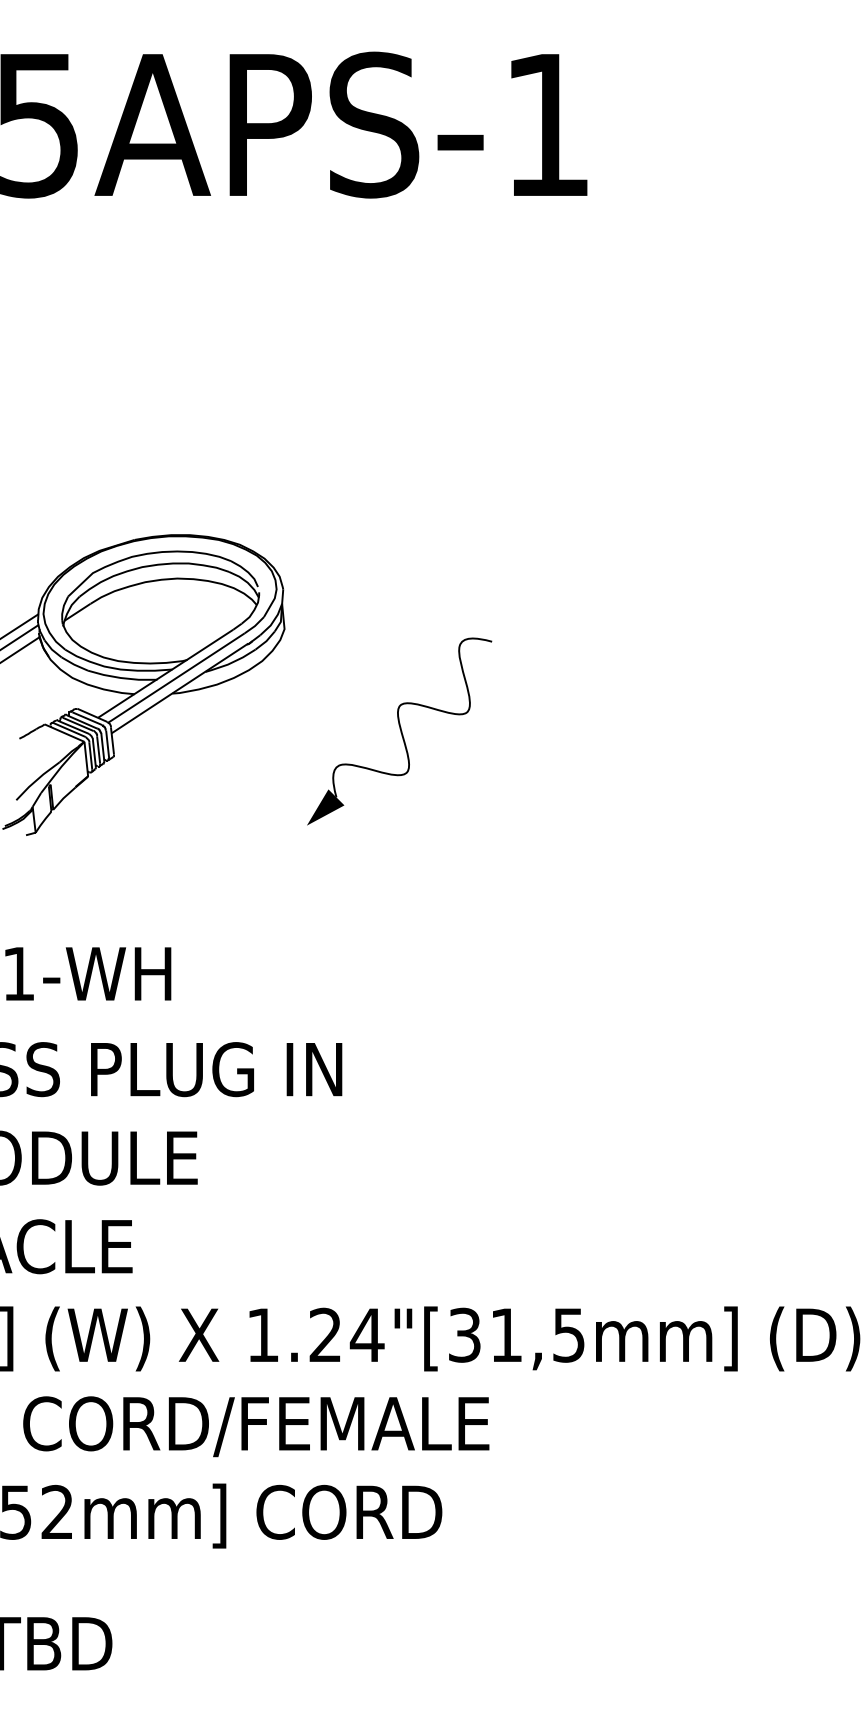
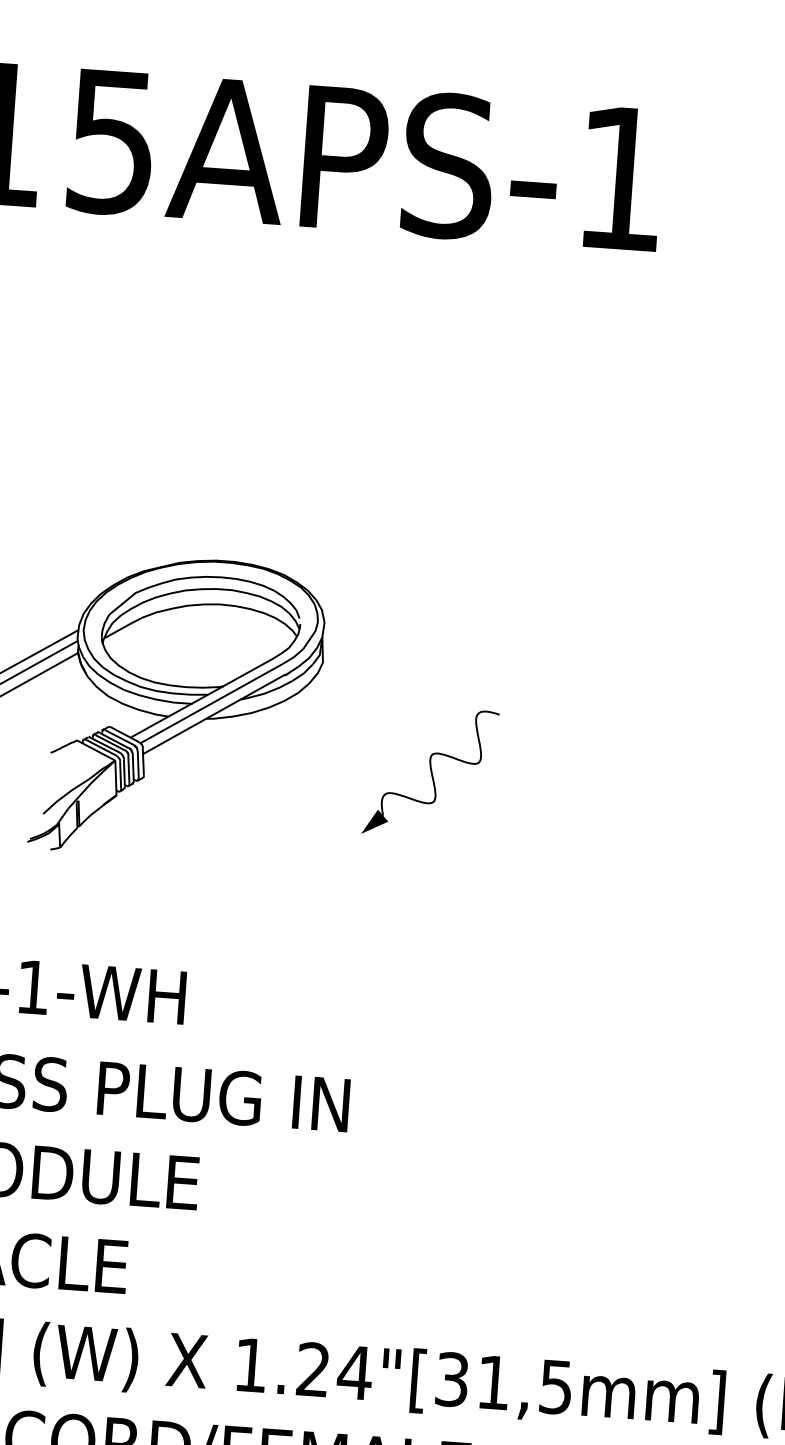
part: (399, 731) -> (430, 772), size x0.7

